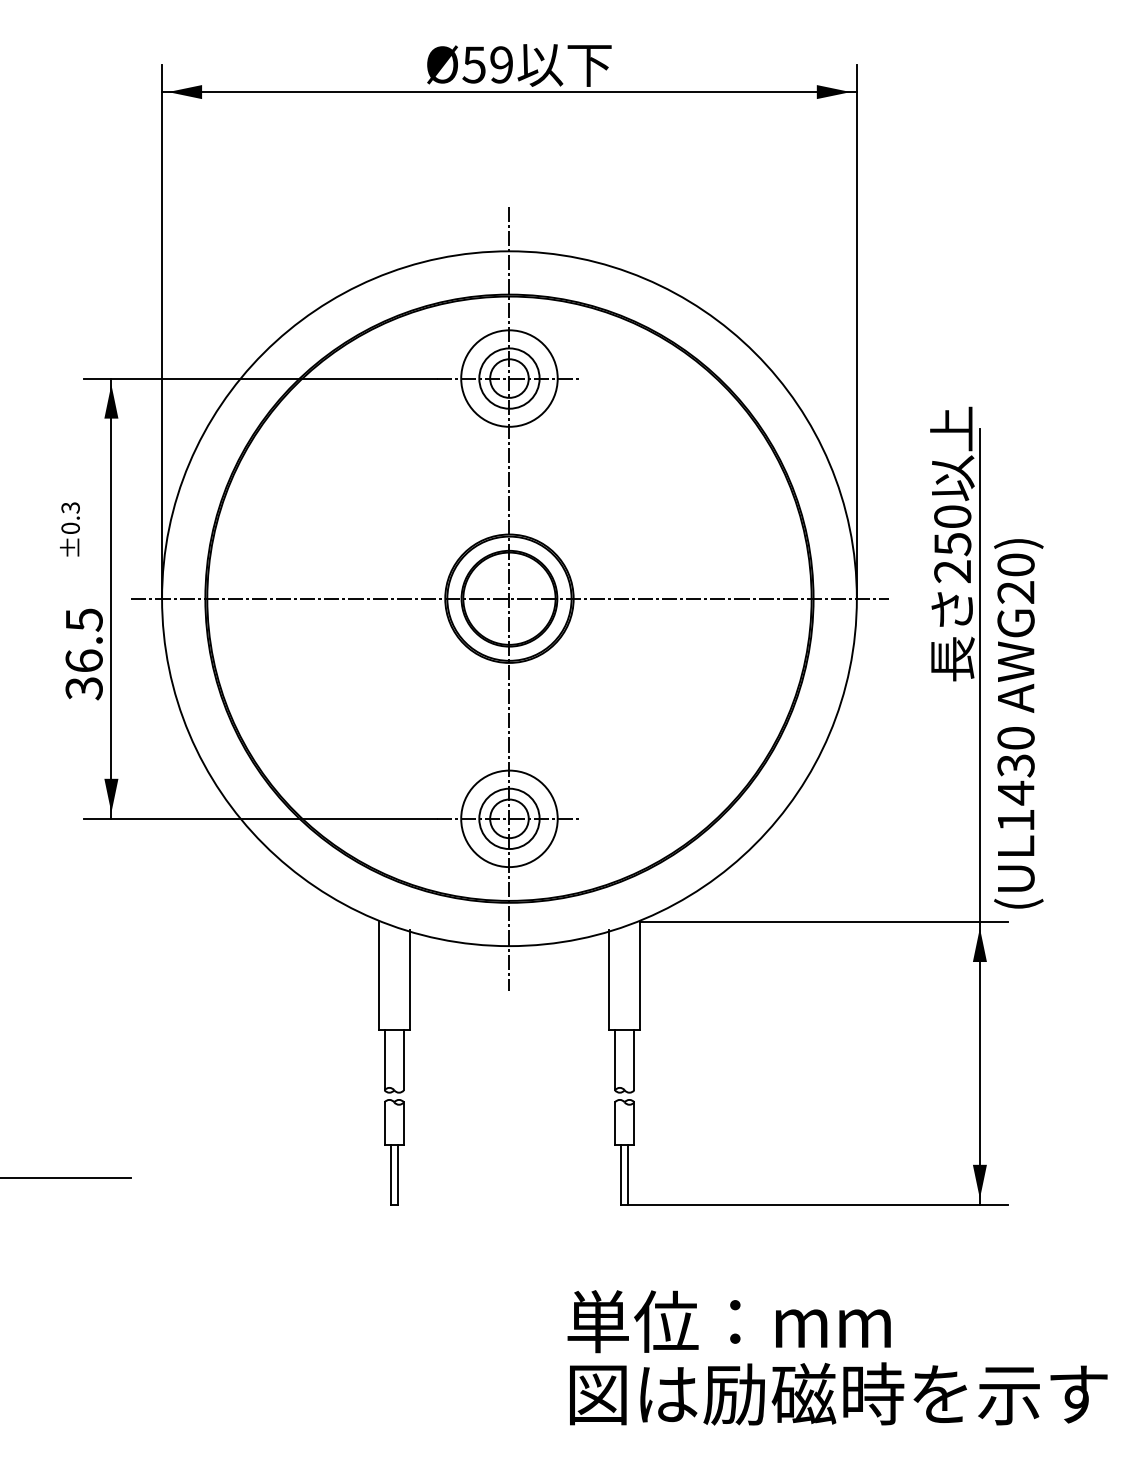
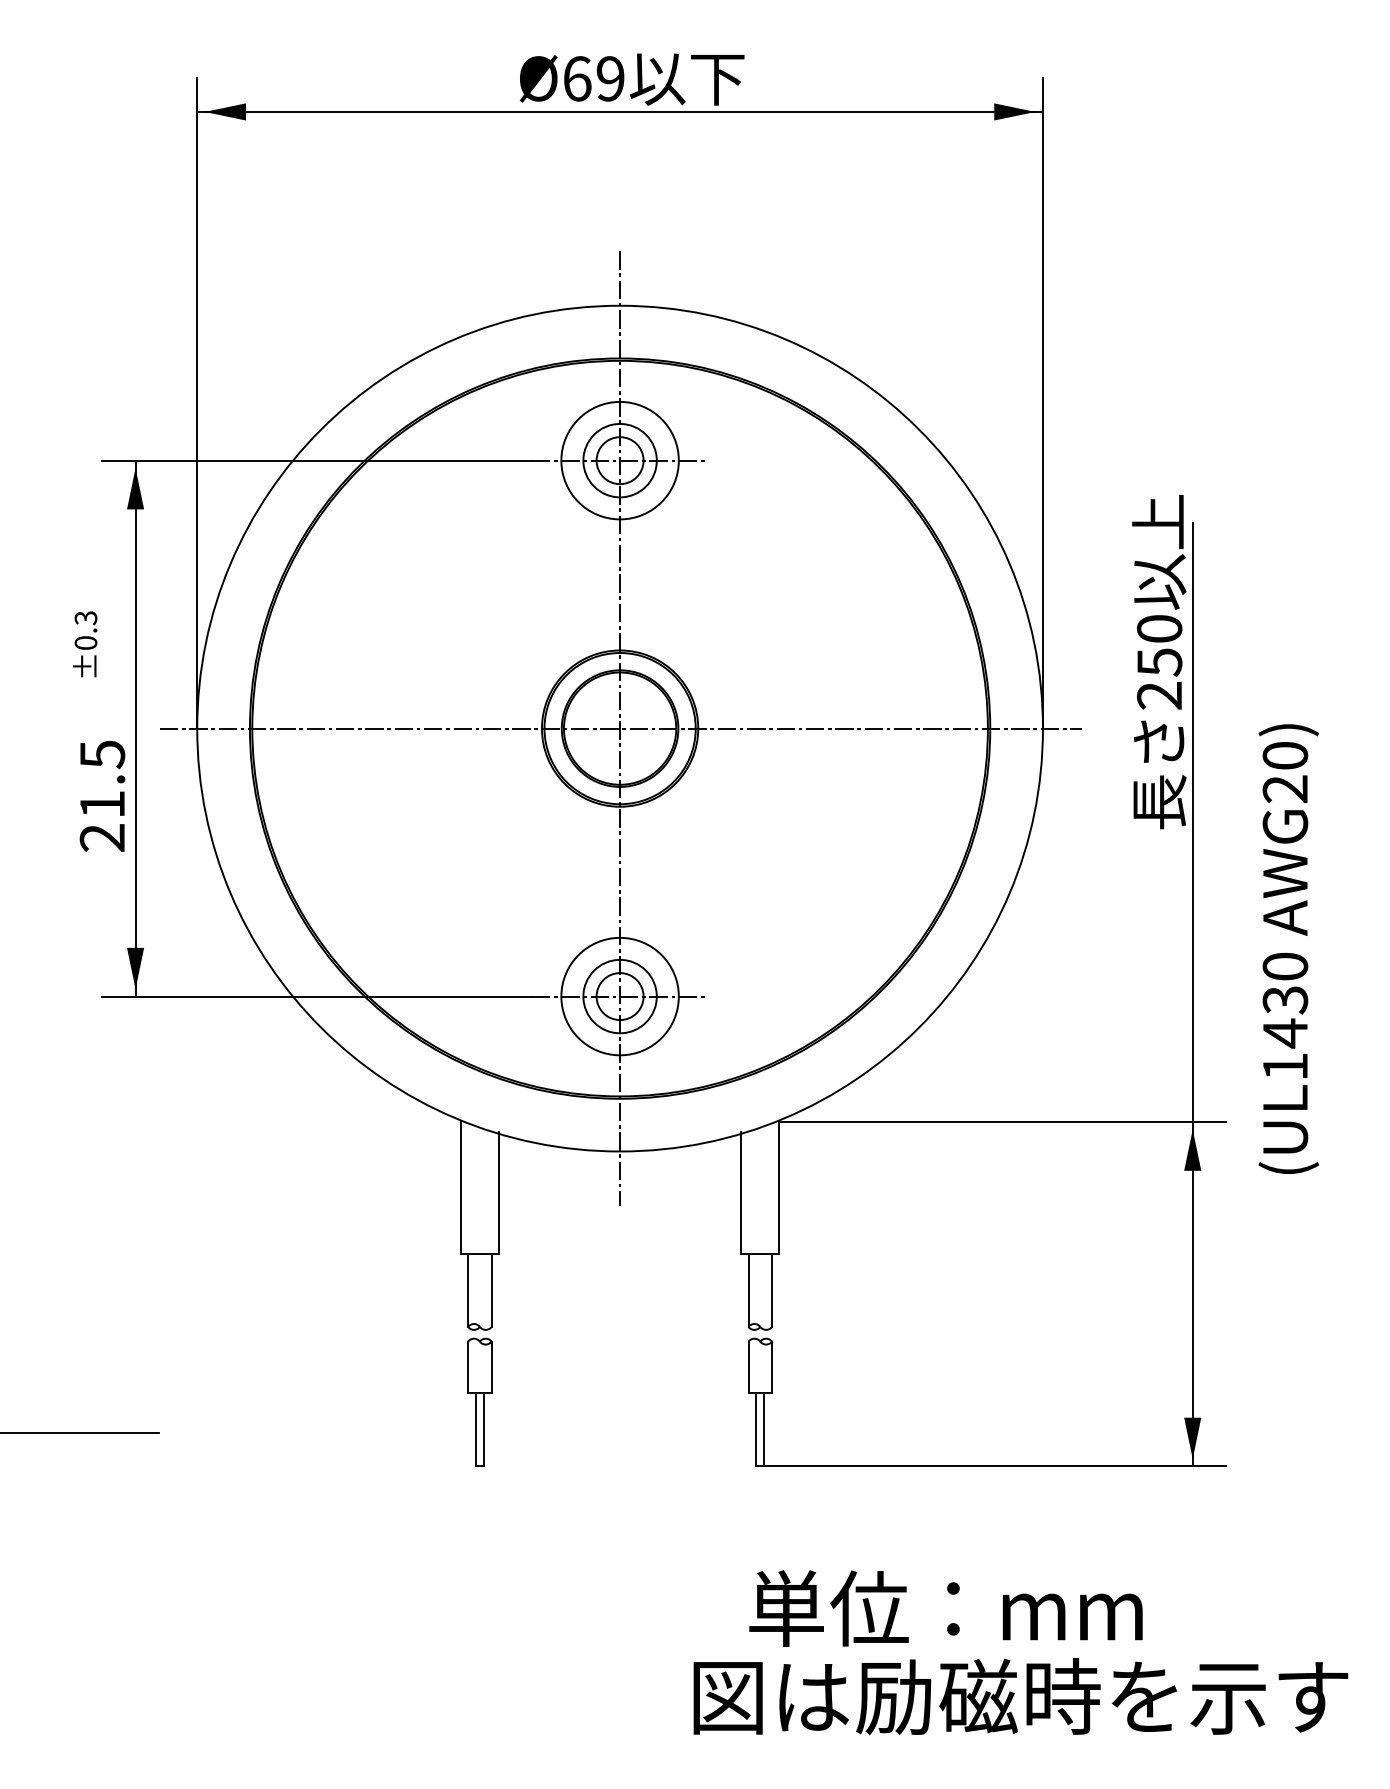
text: (473, 64) -> (576, 78), Ø59 -> Ø69
text: (83, 674) -> (101, 820), 36.5 -> 21.5
text: (1018, 723) -> (1288, 948), moved
text: (728, 1321) -> (945, 1608), moved

